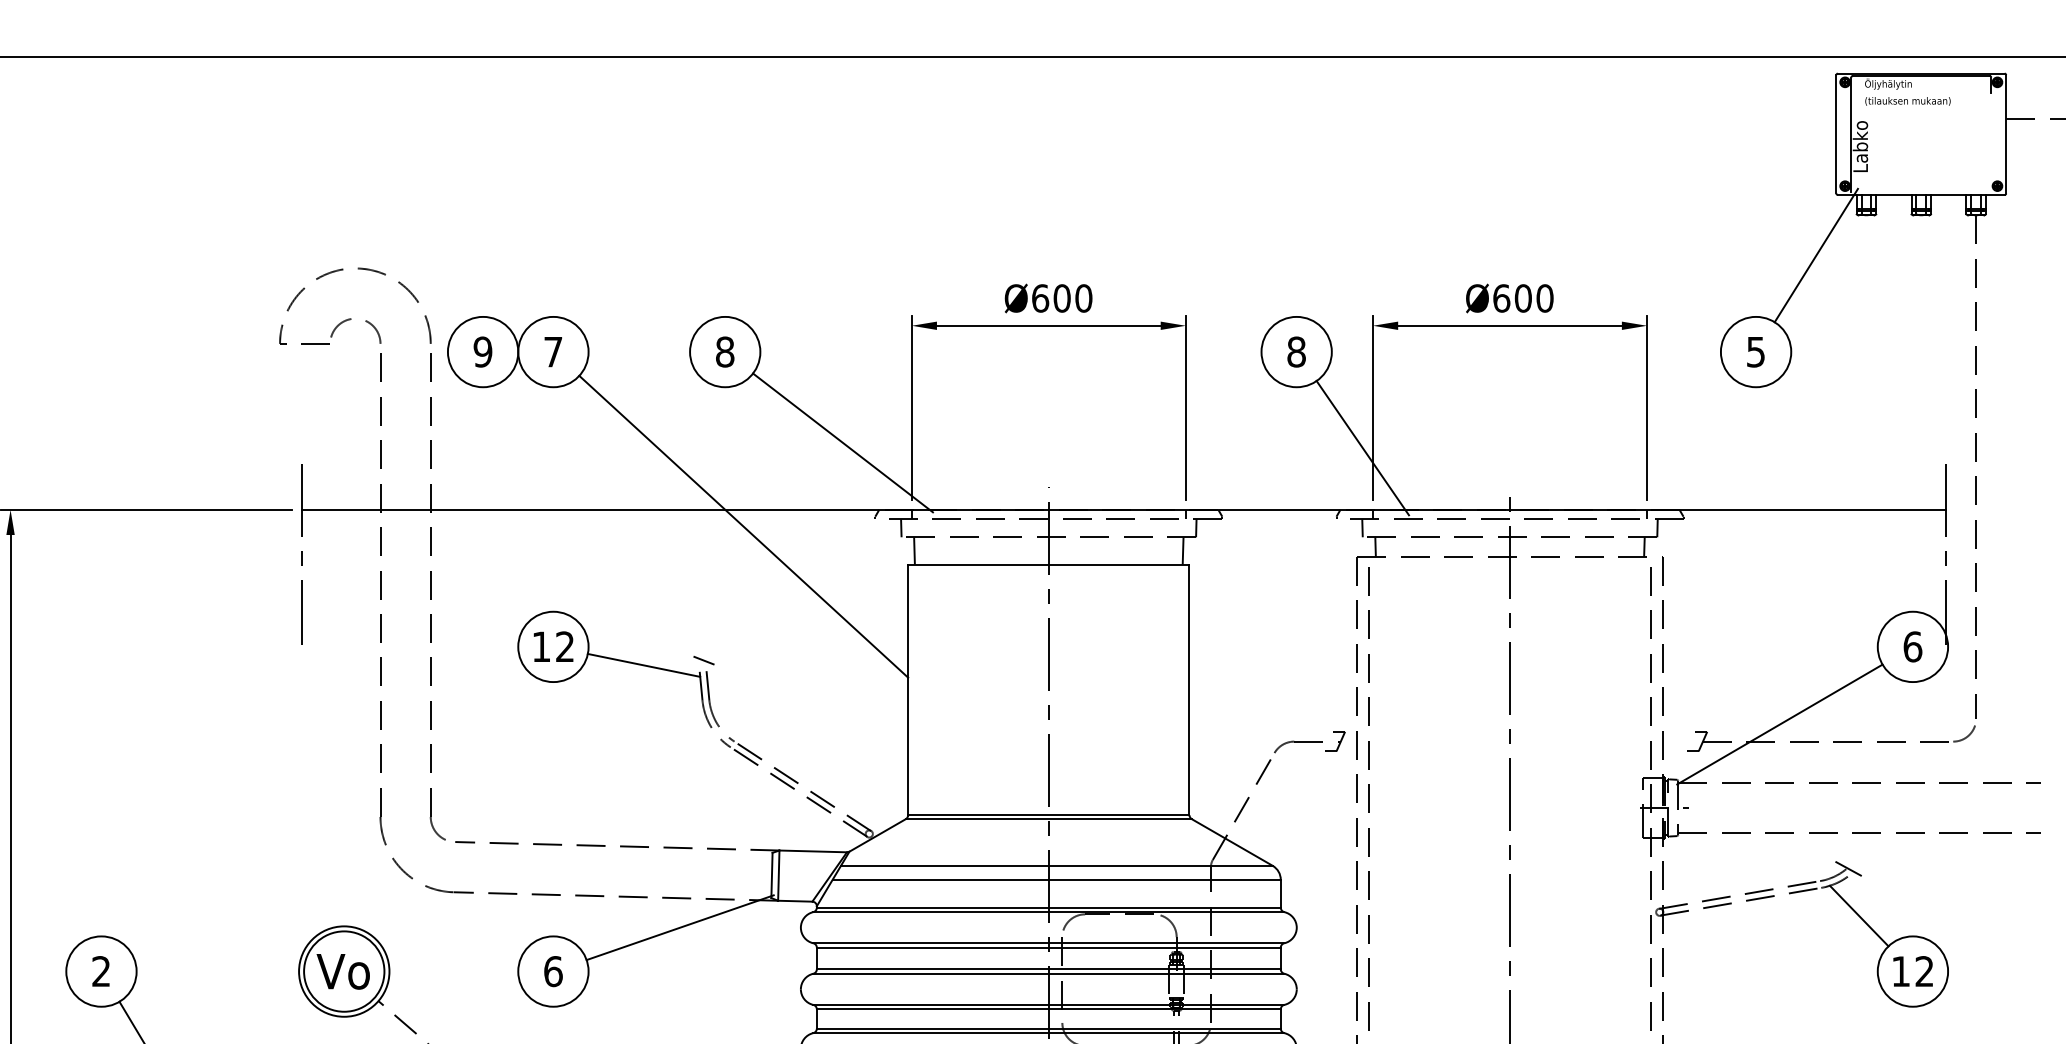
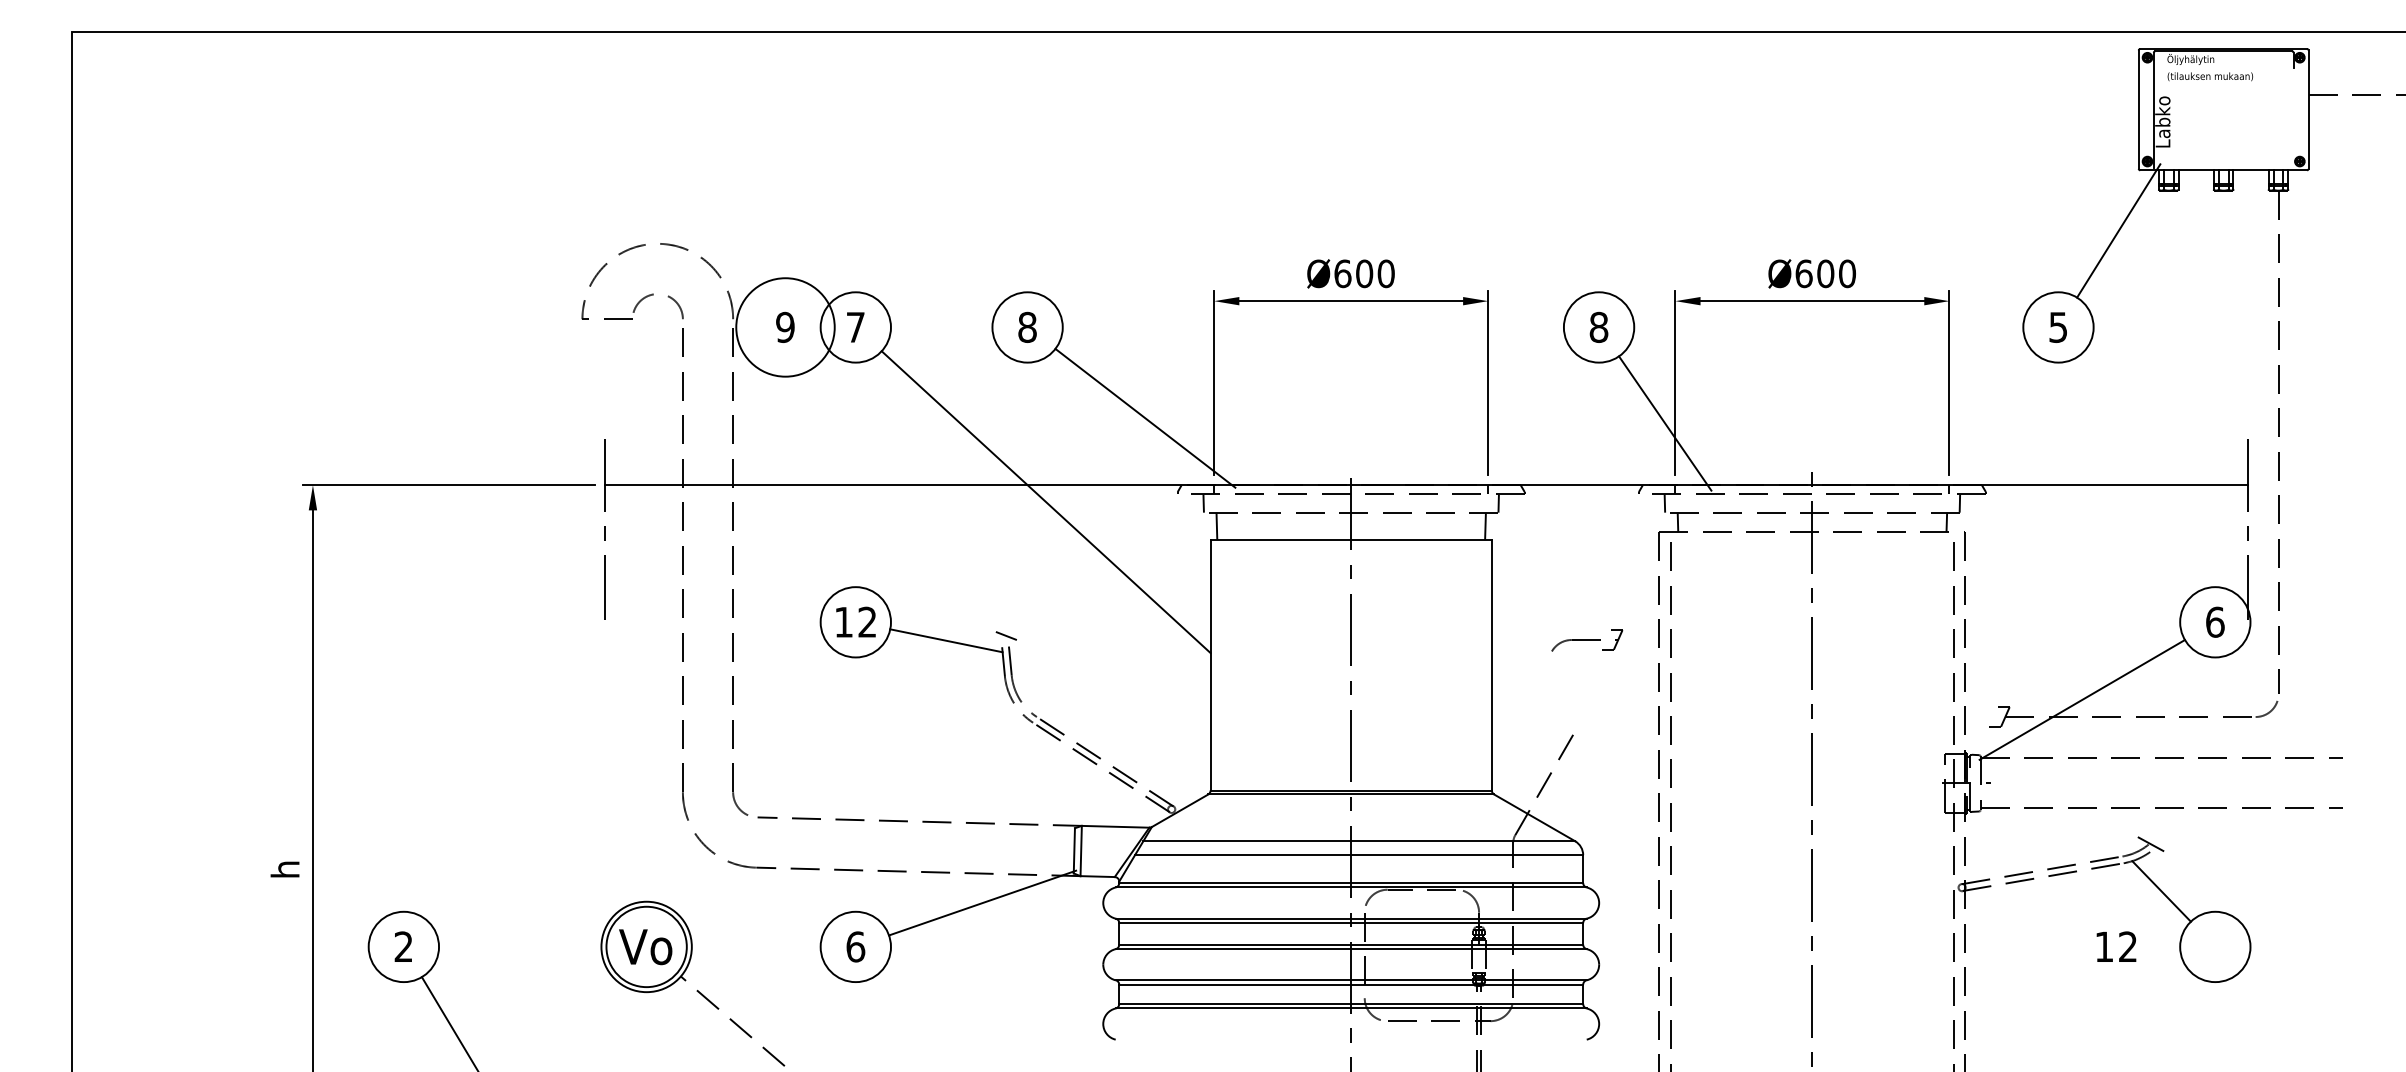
circle: (483, 352) -> (785, 327), size x1.4
part: (1310, 742) -> (1587, 640), moved
text: (1913, 971) -> (2116, 946), moved

